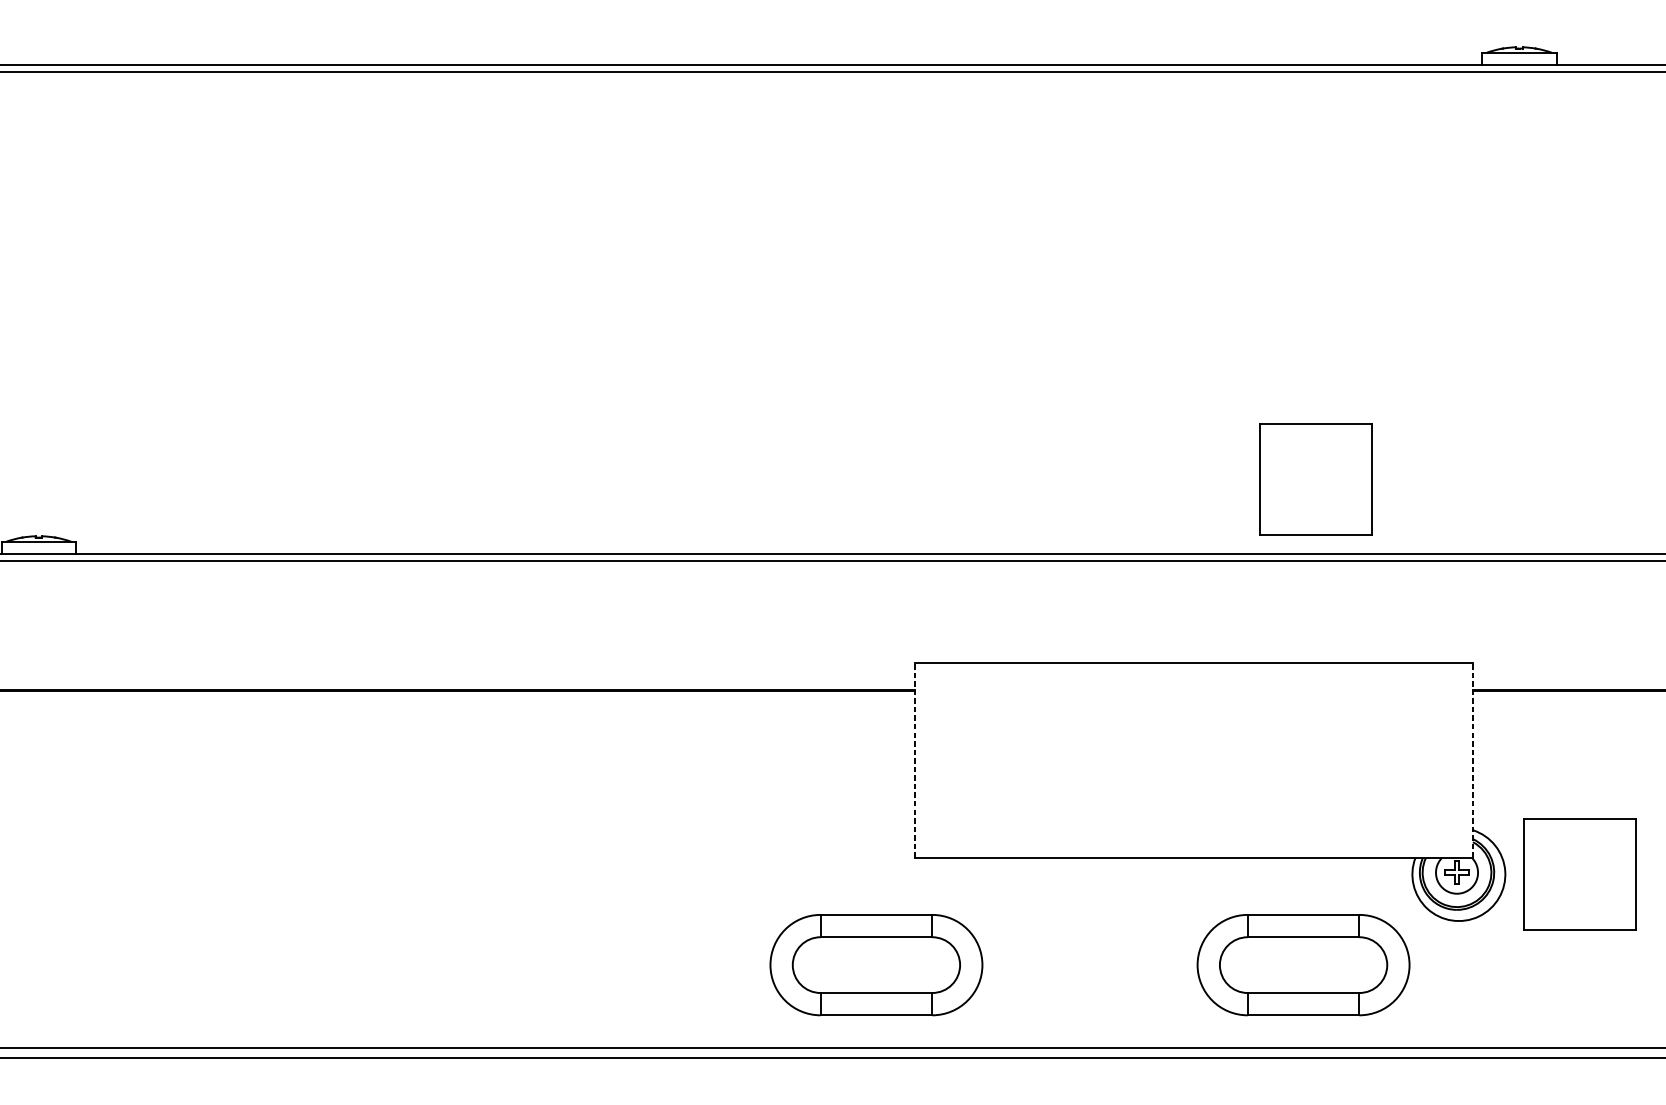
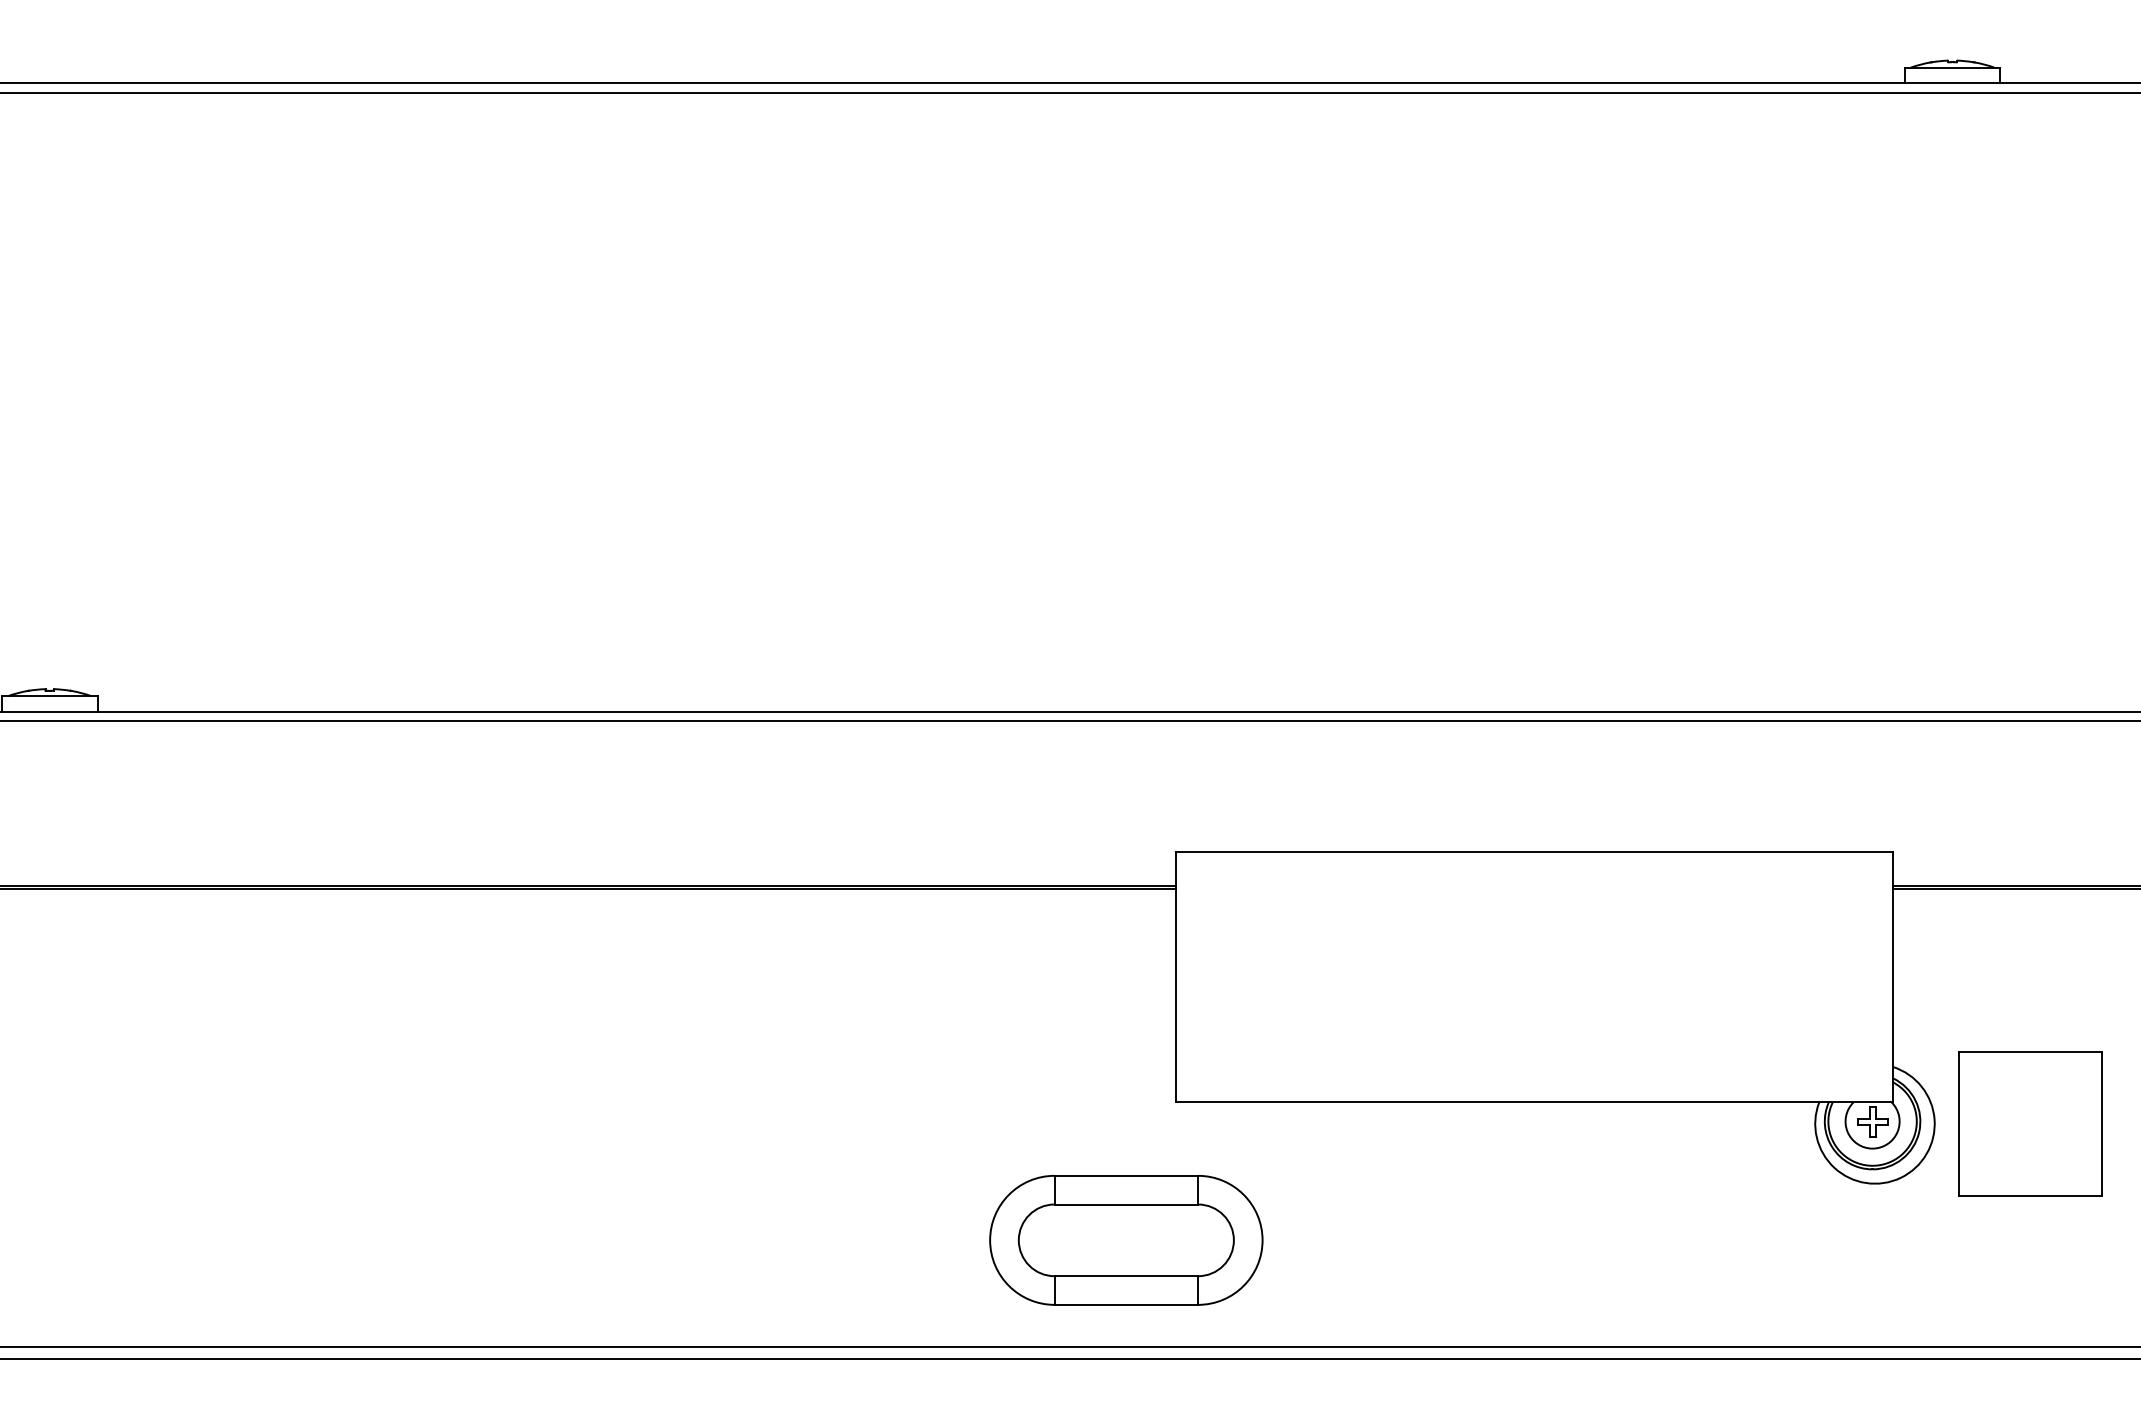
part: (1316, 478) -> (1691, 615), removed
line: (914, 759) -> (1175, 976), dashed -> solid
line: (1472, 759) -> (1892, 976), dashed -> solid
part: (1303, 965) -> (1675, 1240), removed

